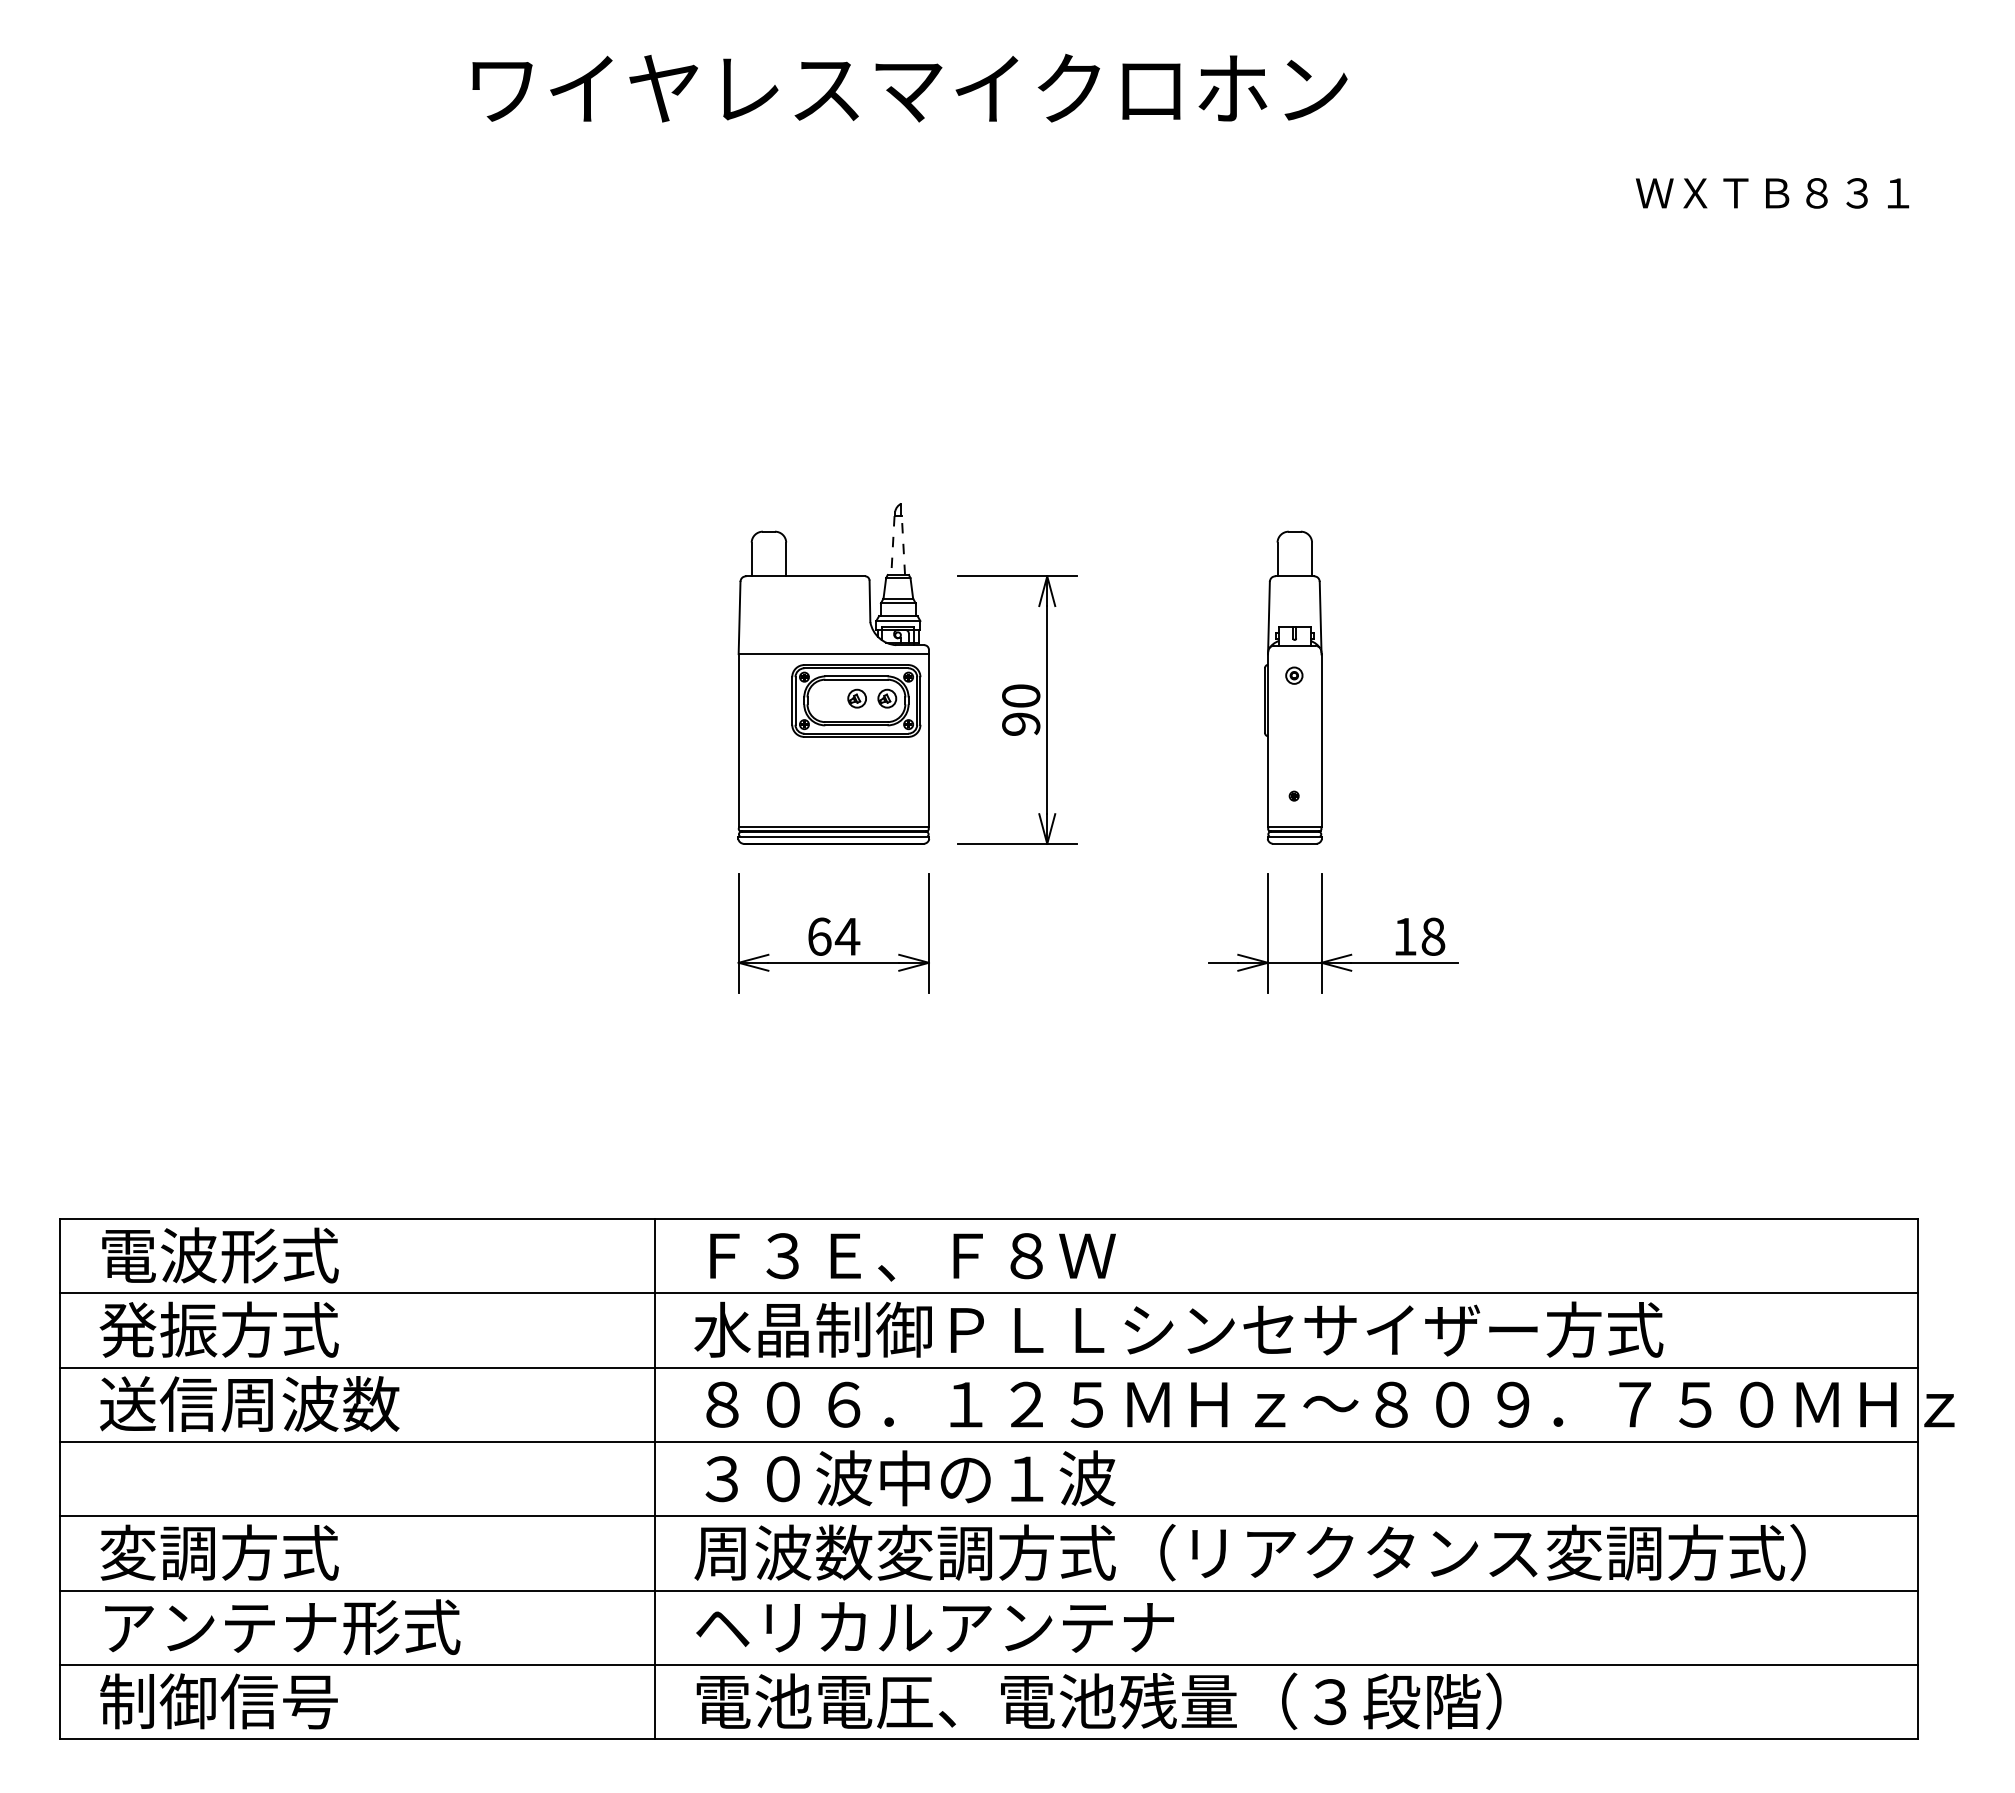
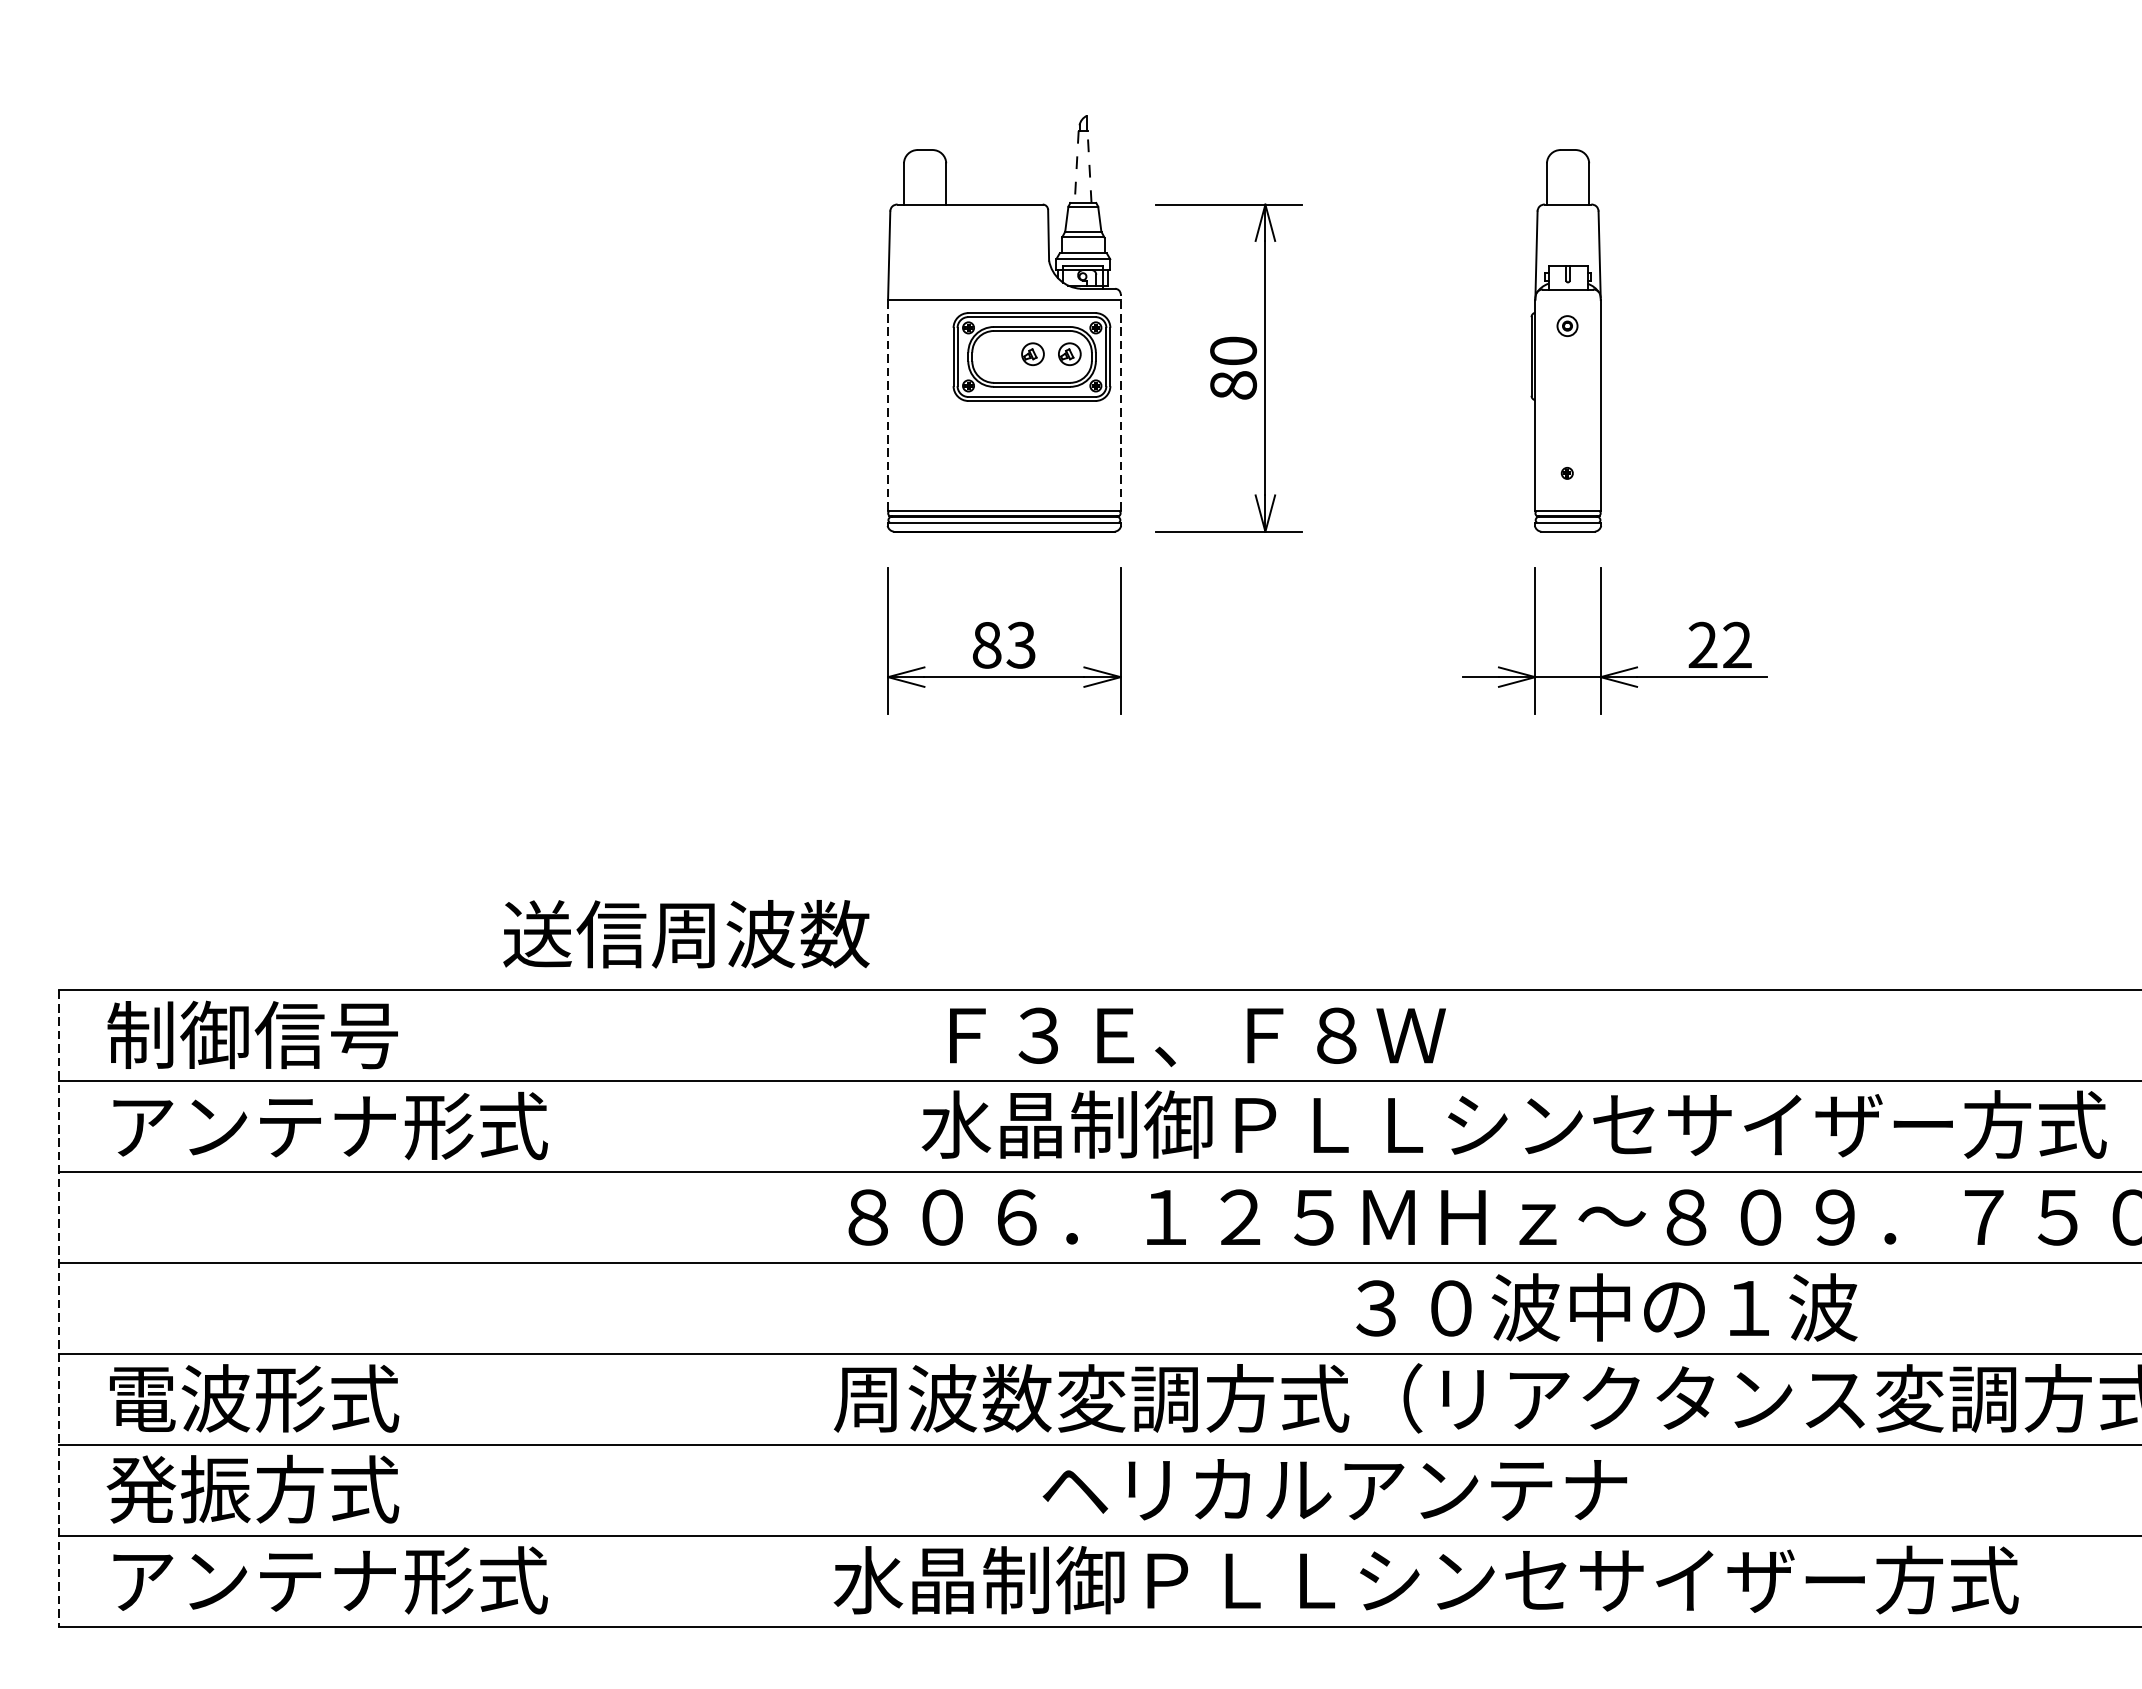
text: (1021, 723) -> (1233, 384), 90 -> 80
line: (928, 738) -> (1120, 402), solid -> dashed
line: (738, 739) -> (887, 404), solid -> dashed
text: (834, 936) -> (1005, 644), 64 -> 83
text: (1419, 936) -> (1720, 644), 18 -> 22
text: (219, 1255) -> (253, 1035), 電波形式 -> 制御信号
text: (912, 1257) -> (1197, 1037), moved
text: (279, 1329) -> (326, 1125), 発振方式 -> アンテナ形式
text: (1178, 1329) -> (1513, 1124), moved
text: (249, 1403) -> (686, 933), moved
text: (910, 1478) -> (1606, 1307), moved
line: (60, 1479) -> (58, 1308), solid -> dashed
line: (655, 1479) -> (786, 1308), removed
text: (188, 1552) -> (215, 1398), 変調方式 -> 電波形式
text: (279, 1626) -> (326, 1488), アンテナ形式 -> 発振方式
text: (934, 1627) -> (1334, 1489), moved
text: (280, 1701) -> (327, 1580), 制御信号 -> アンテナ形式
text: (1178, 1701) -> (1425, 1580), 電池電圧、電池残量（３段階） -> 水晶制御ＰＬＬシンセサイザー方式

